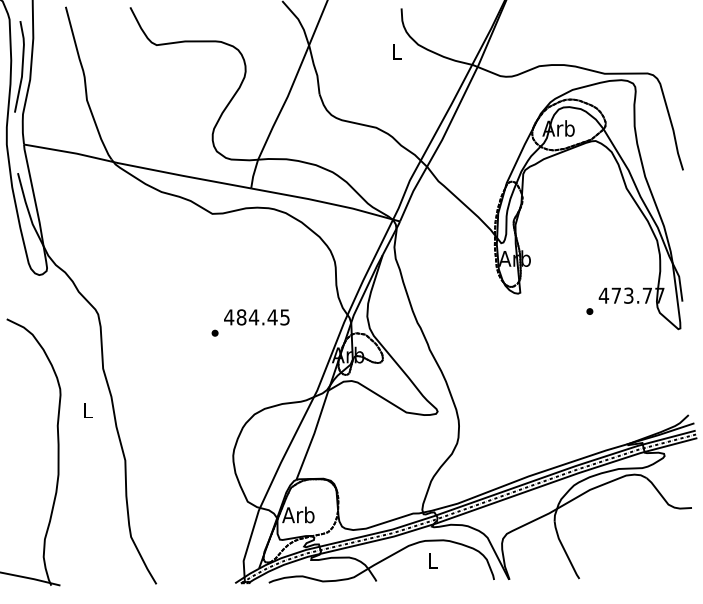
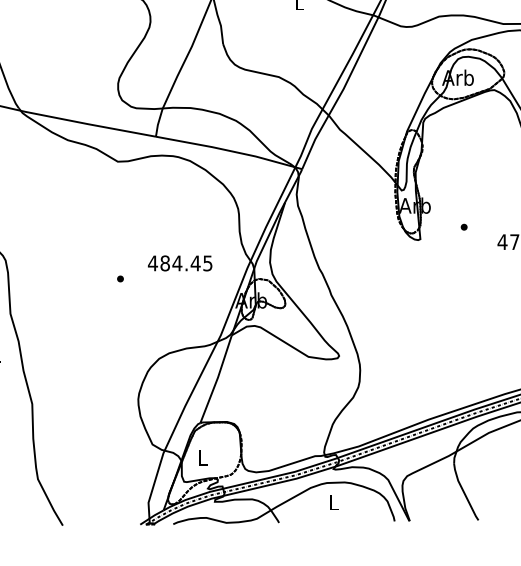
part: (589, 311) -> (463, 227), moved
text: (256, 317) -> (179, 263), moved
text: (298, 514) -> (202, 457), Arb -> L

